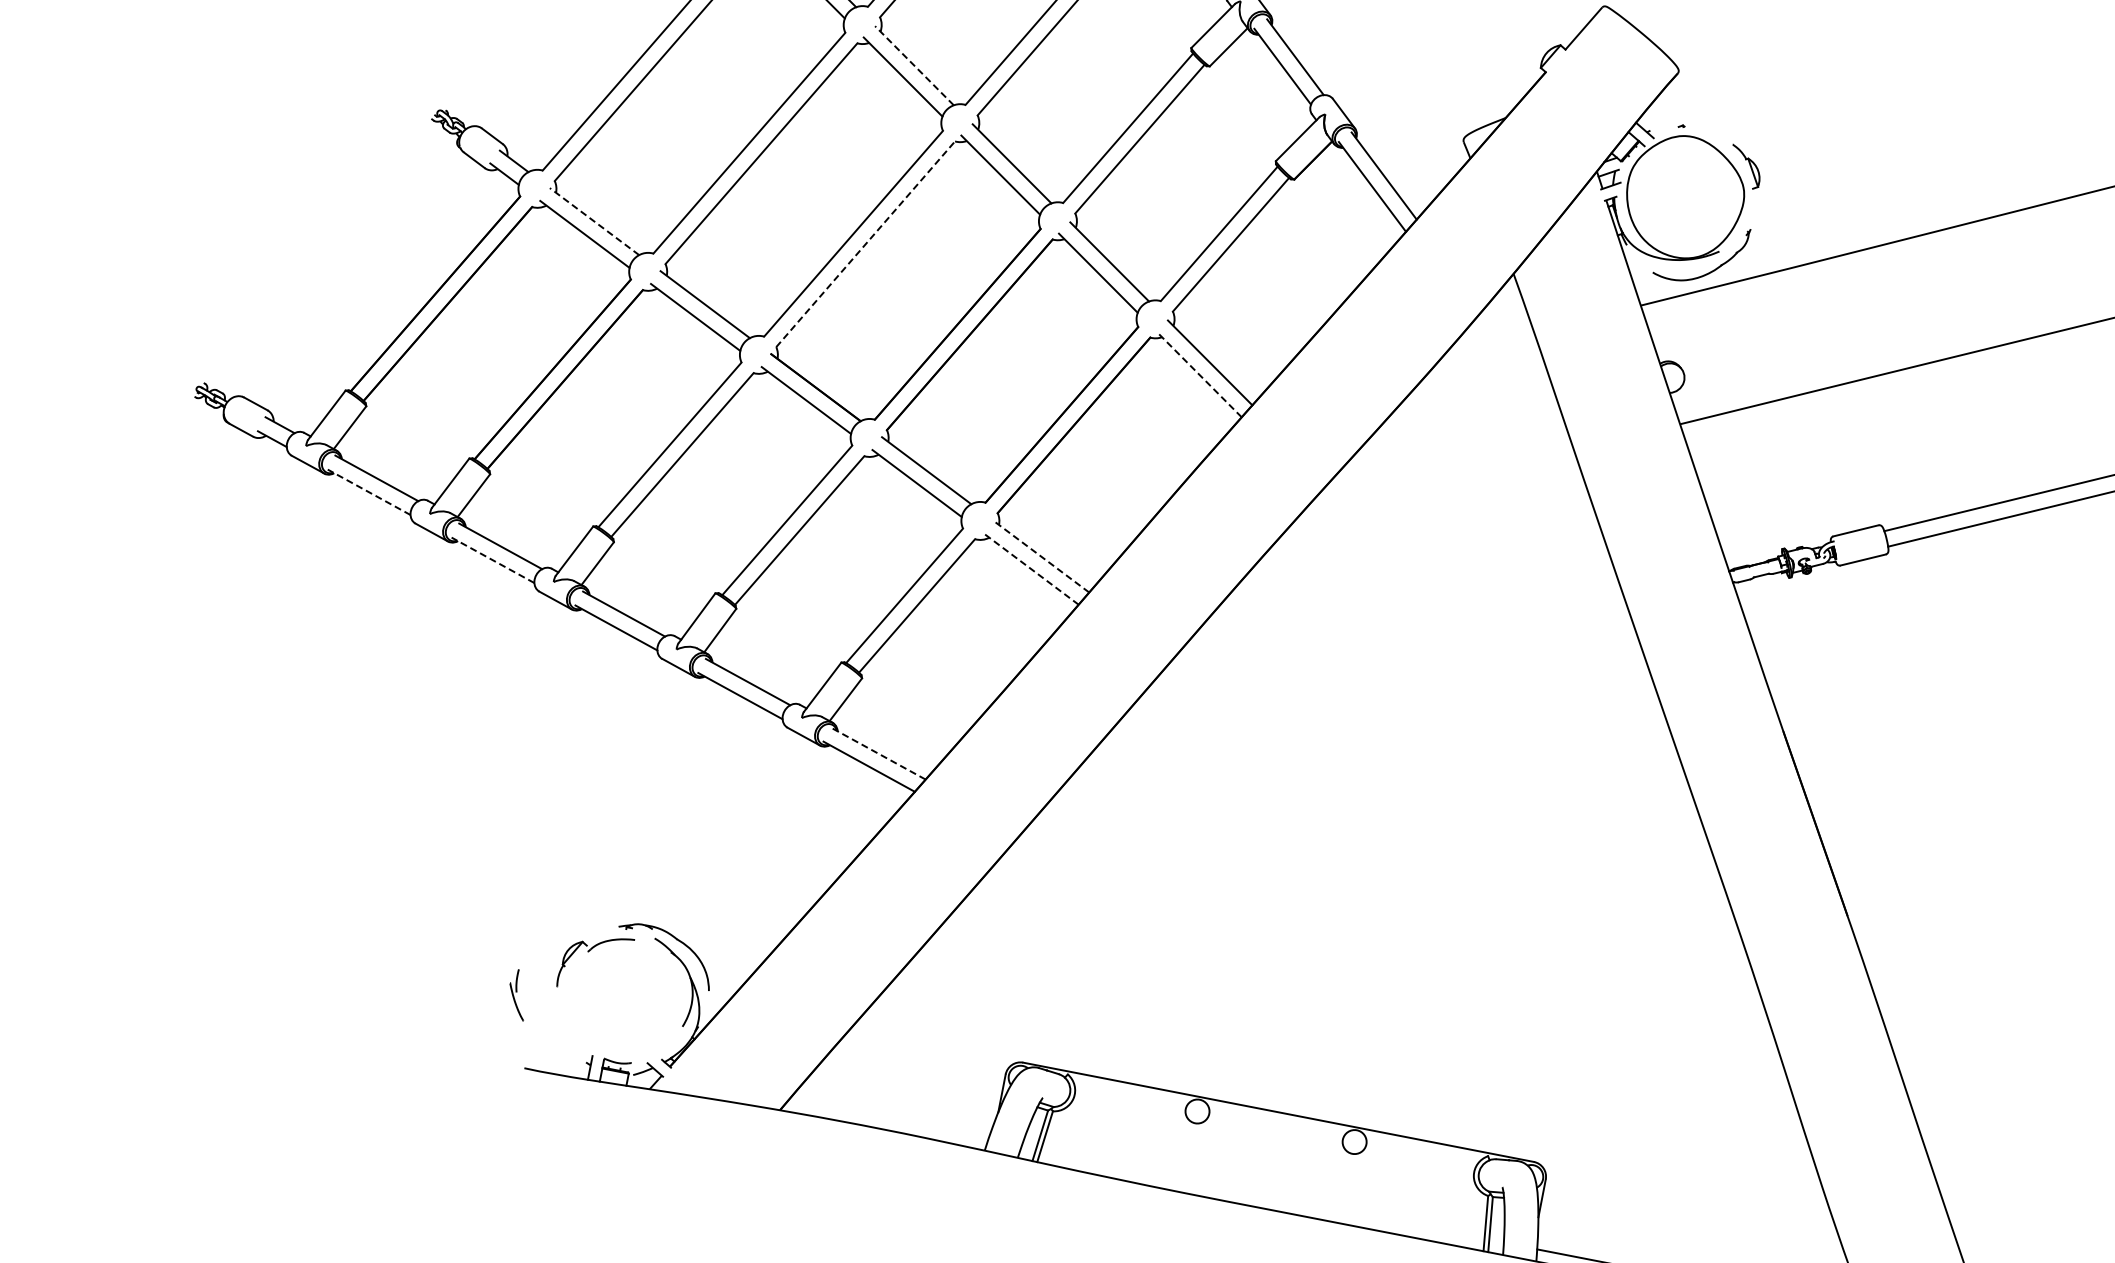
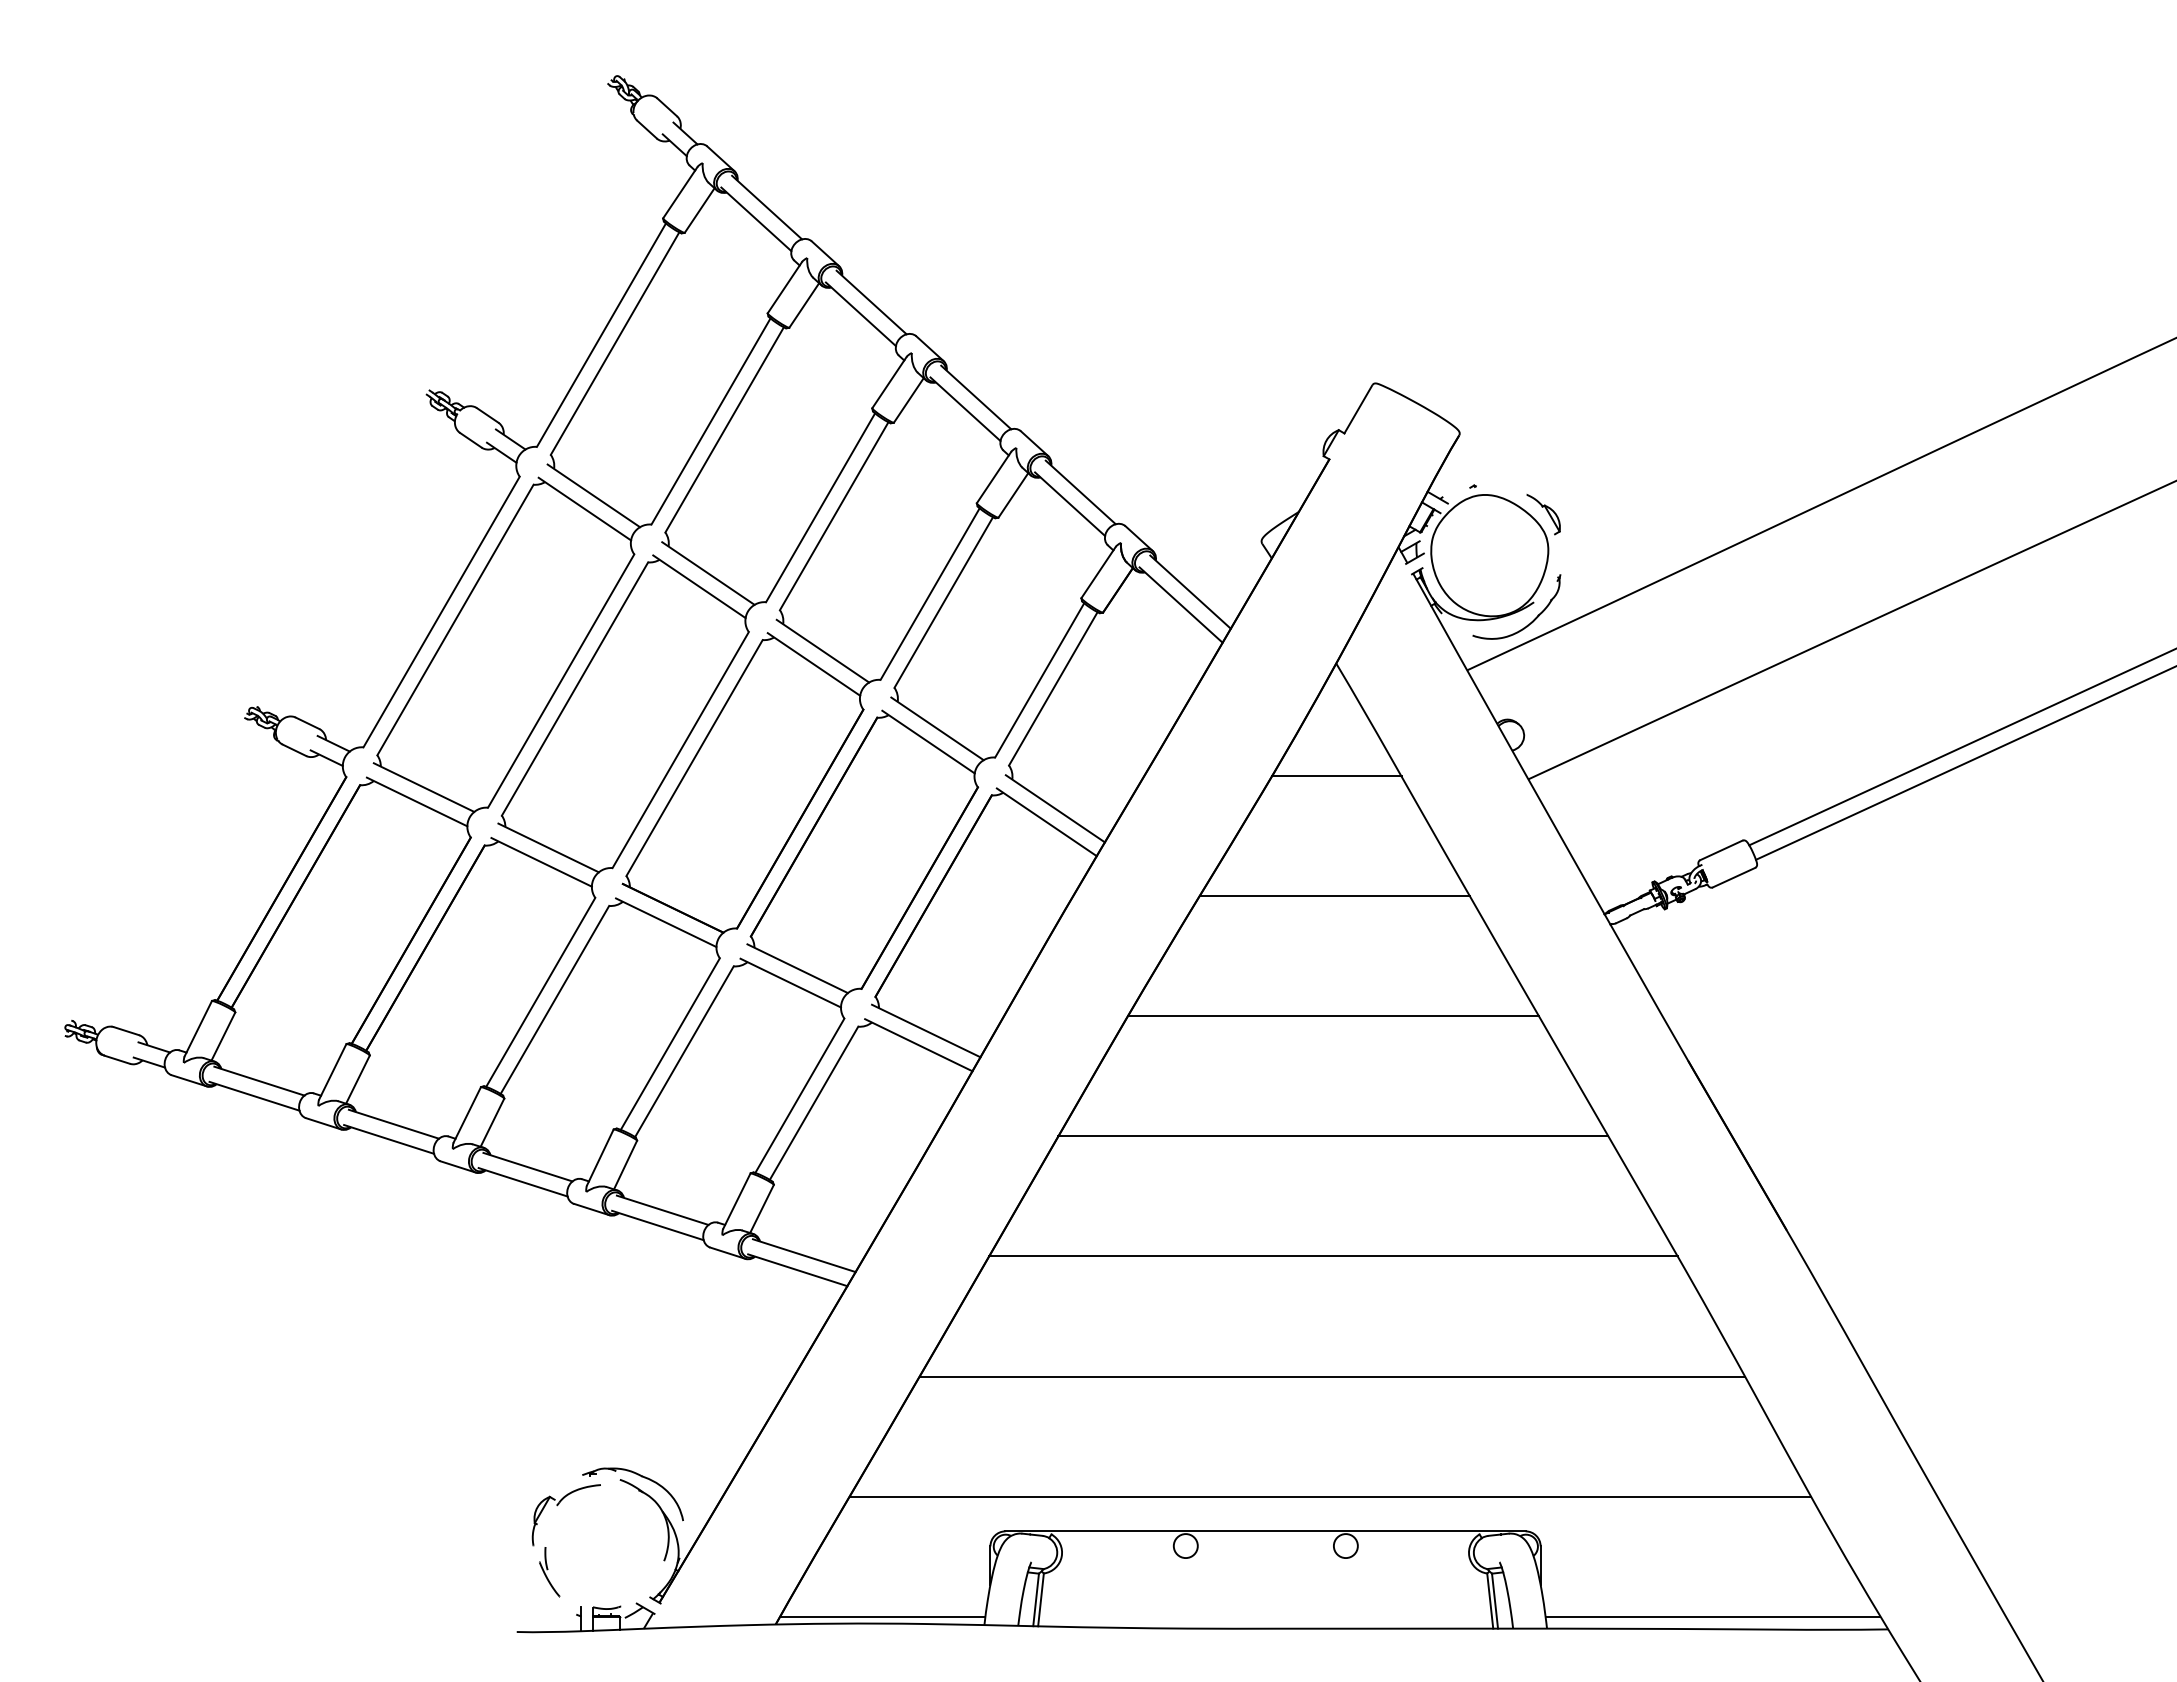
line: (914, 65) -> (708, 573), dashed -> solid
line: (594, 221) -> (424, 787), dashed -> solid
line: (865, 243) -> (694, 757), dashed -> solid
line: (1198, 374) -> (1046, 822), dashed -> solid
line: (1492, 384) -> (1336, 776), added
line: (369, 492) -> (254, 1096), dashed -> solid
line: (1467, 502) -> (1334, 896), added
line: (1040, 555) -> (925, 1030), dashed -> solid
line: (492, 560) -> (388, 1139), dashed -> solid
line: (1030, 569) -> (918, 1045), dashed -> solid
line: (1443, 619) -> (1333, 1016), added
line: (1420, 737) -> (1333, 1136), added
line: (878, 753) -> (804, 1255), dashed -> solid
line: (1397, 855) -> (1333, 1256), added
line: (1373, 973) -> (1332, 1376), added
part: (517, 995) -> (549, 1572), moved
line: (1348, 1090) -> (1329, 1496), added
line: (886, 1122) -> (882, 1616), added

